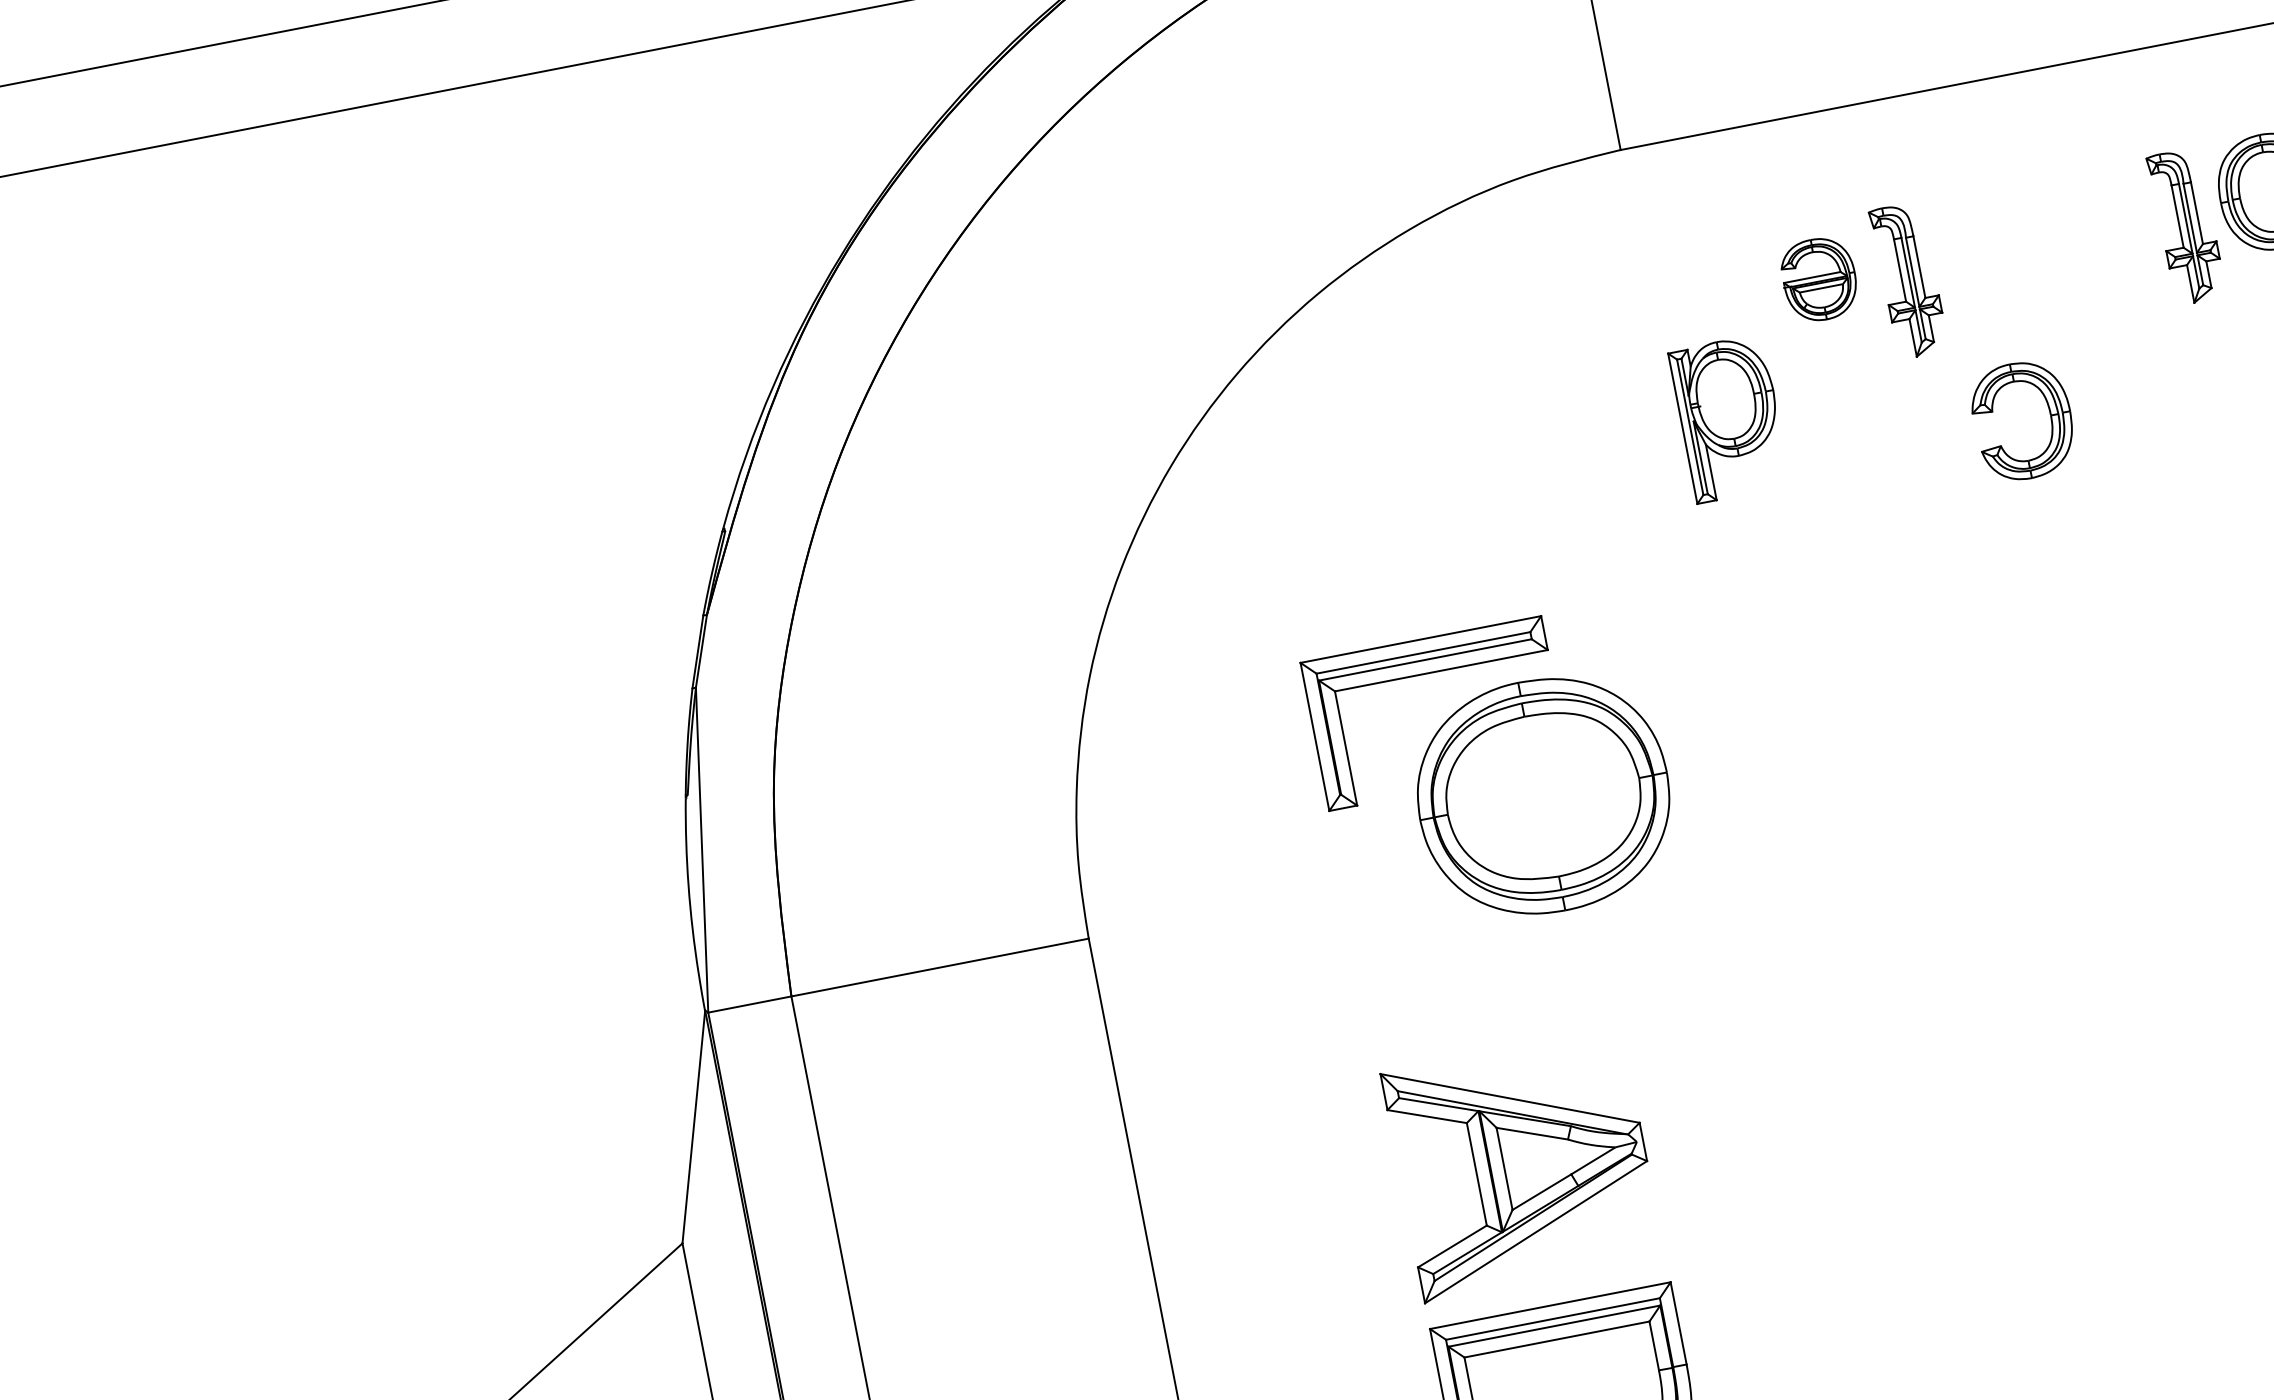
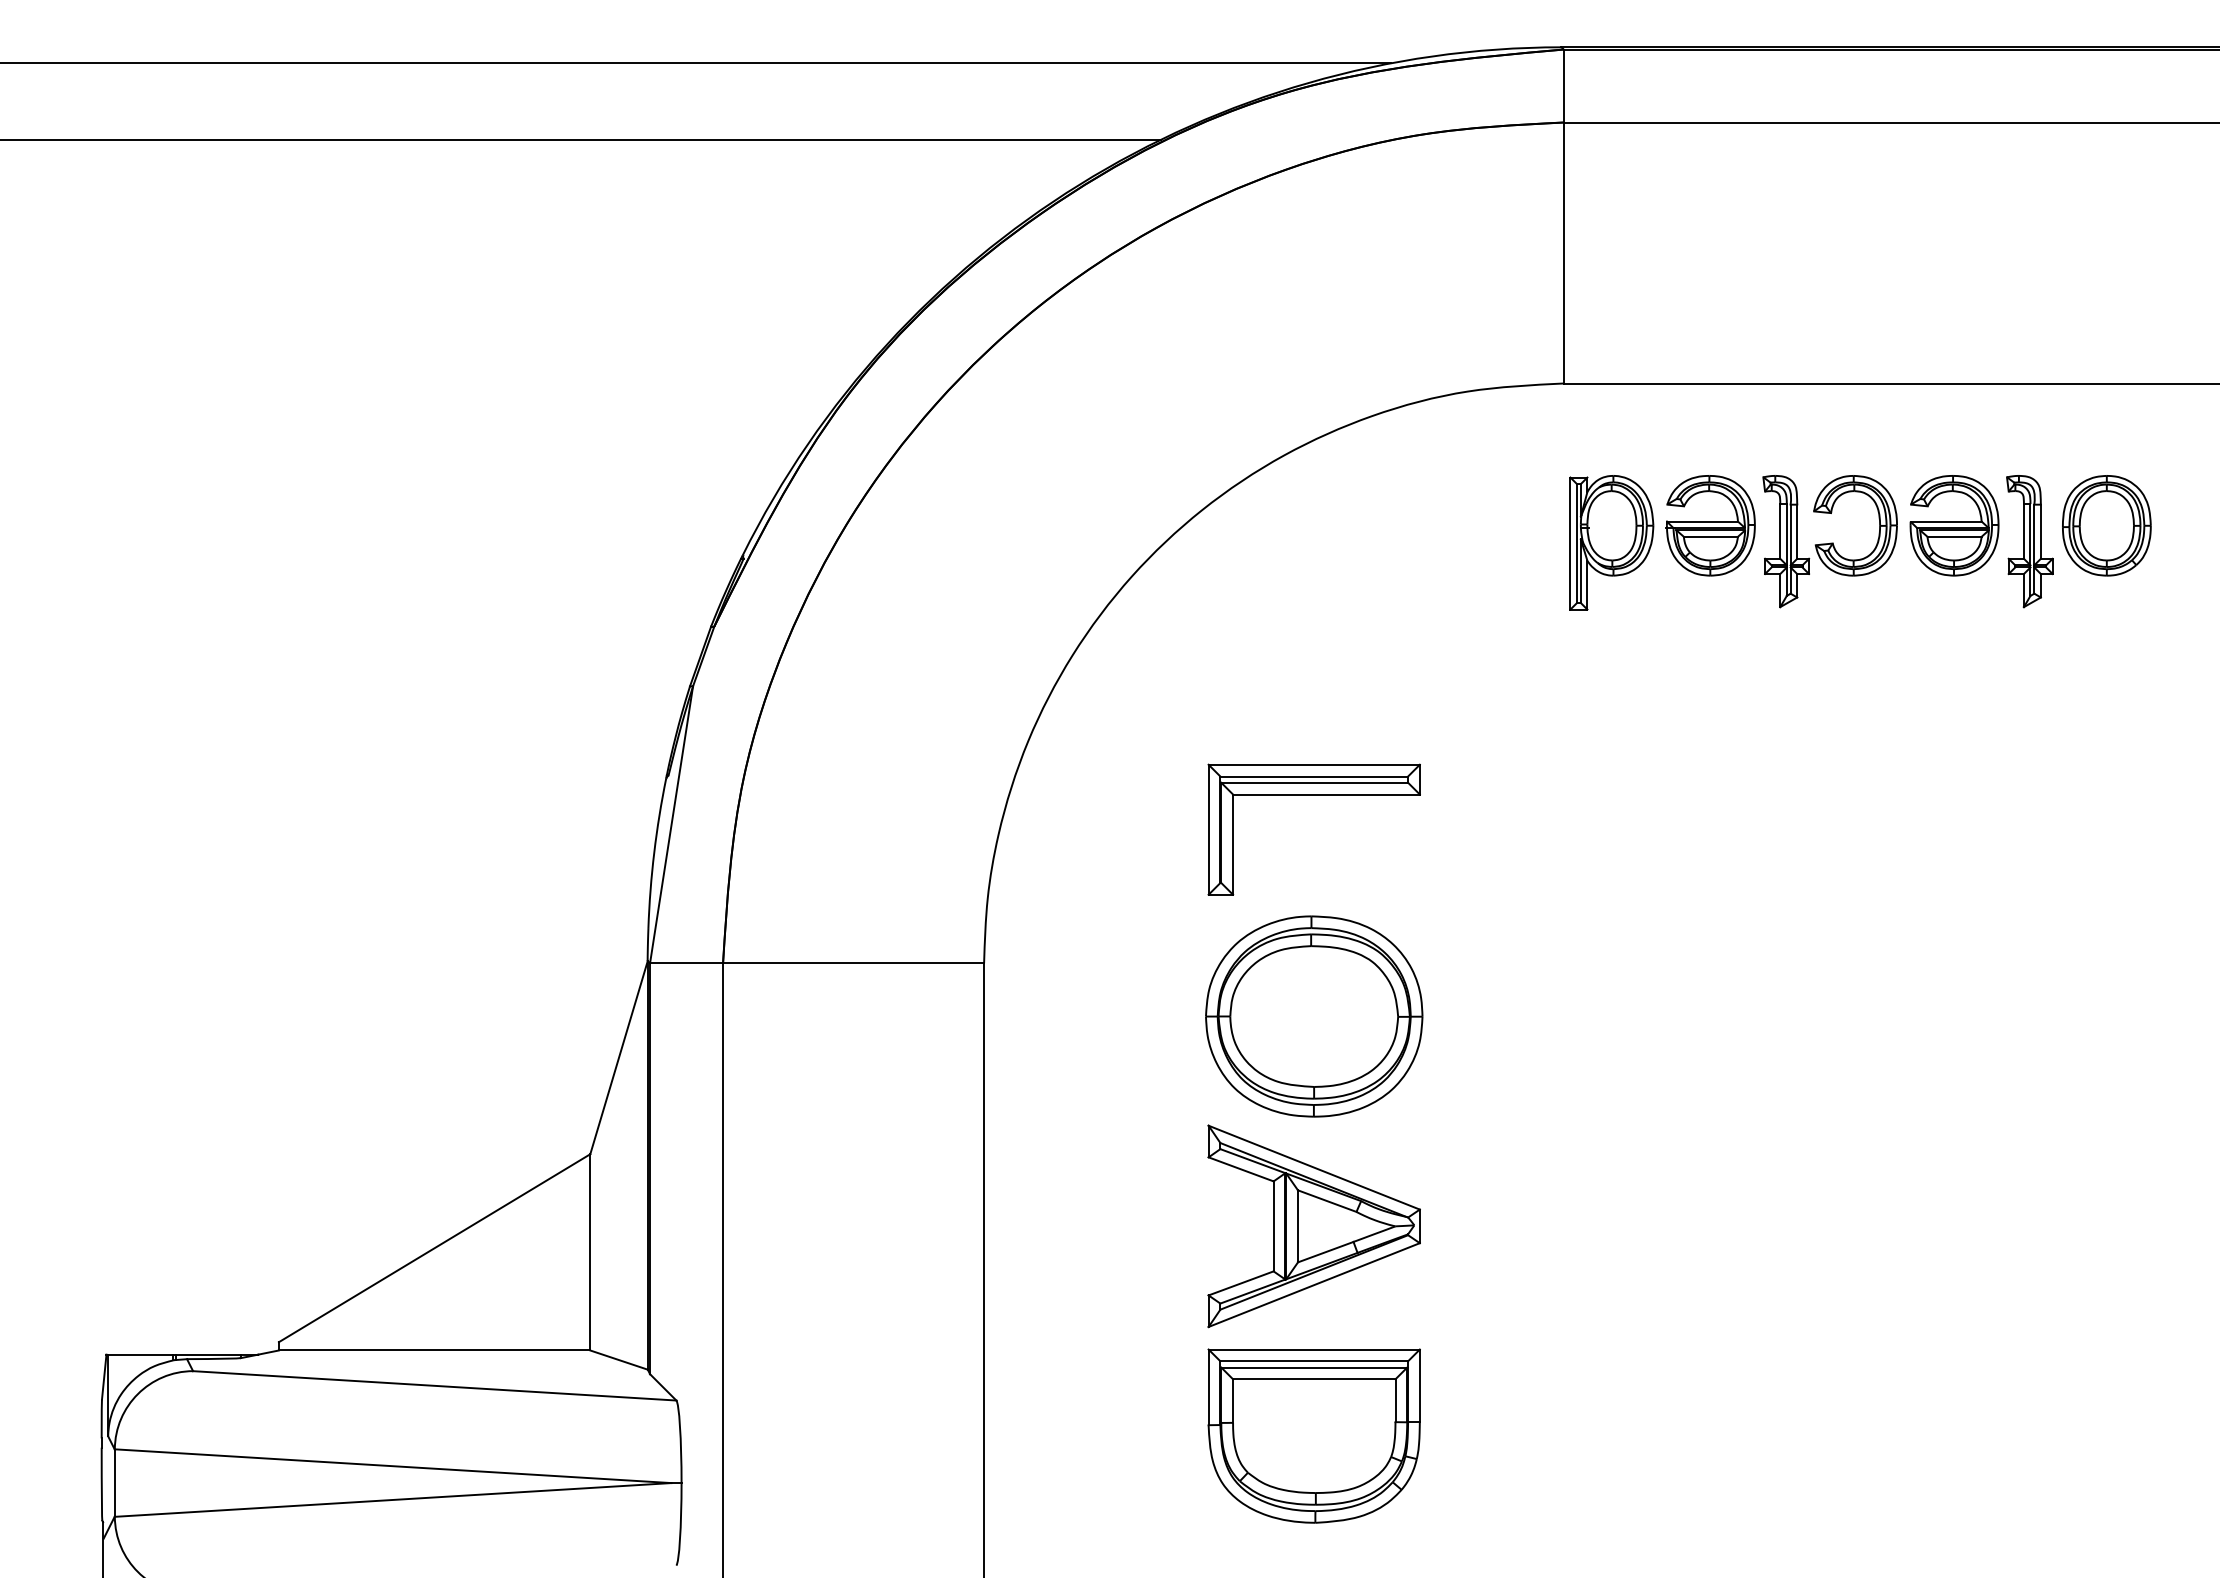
part: (2097, 225) -> (1954, 525), added
part: (1819, 279) -> (1710, 525), size x1.43
part: (2050, 415) -> (1879, 525), moved
part: (1729, 418) -> (1611, 542), moved
part: (1543, 796) -> (1314, 1016), moved

